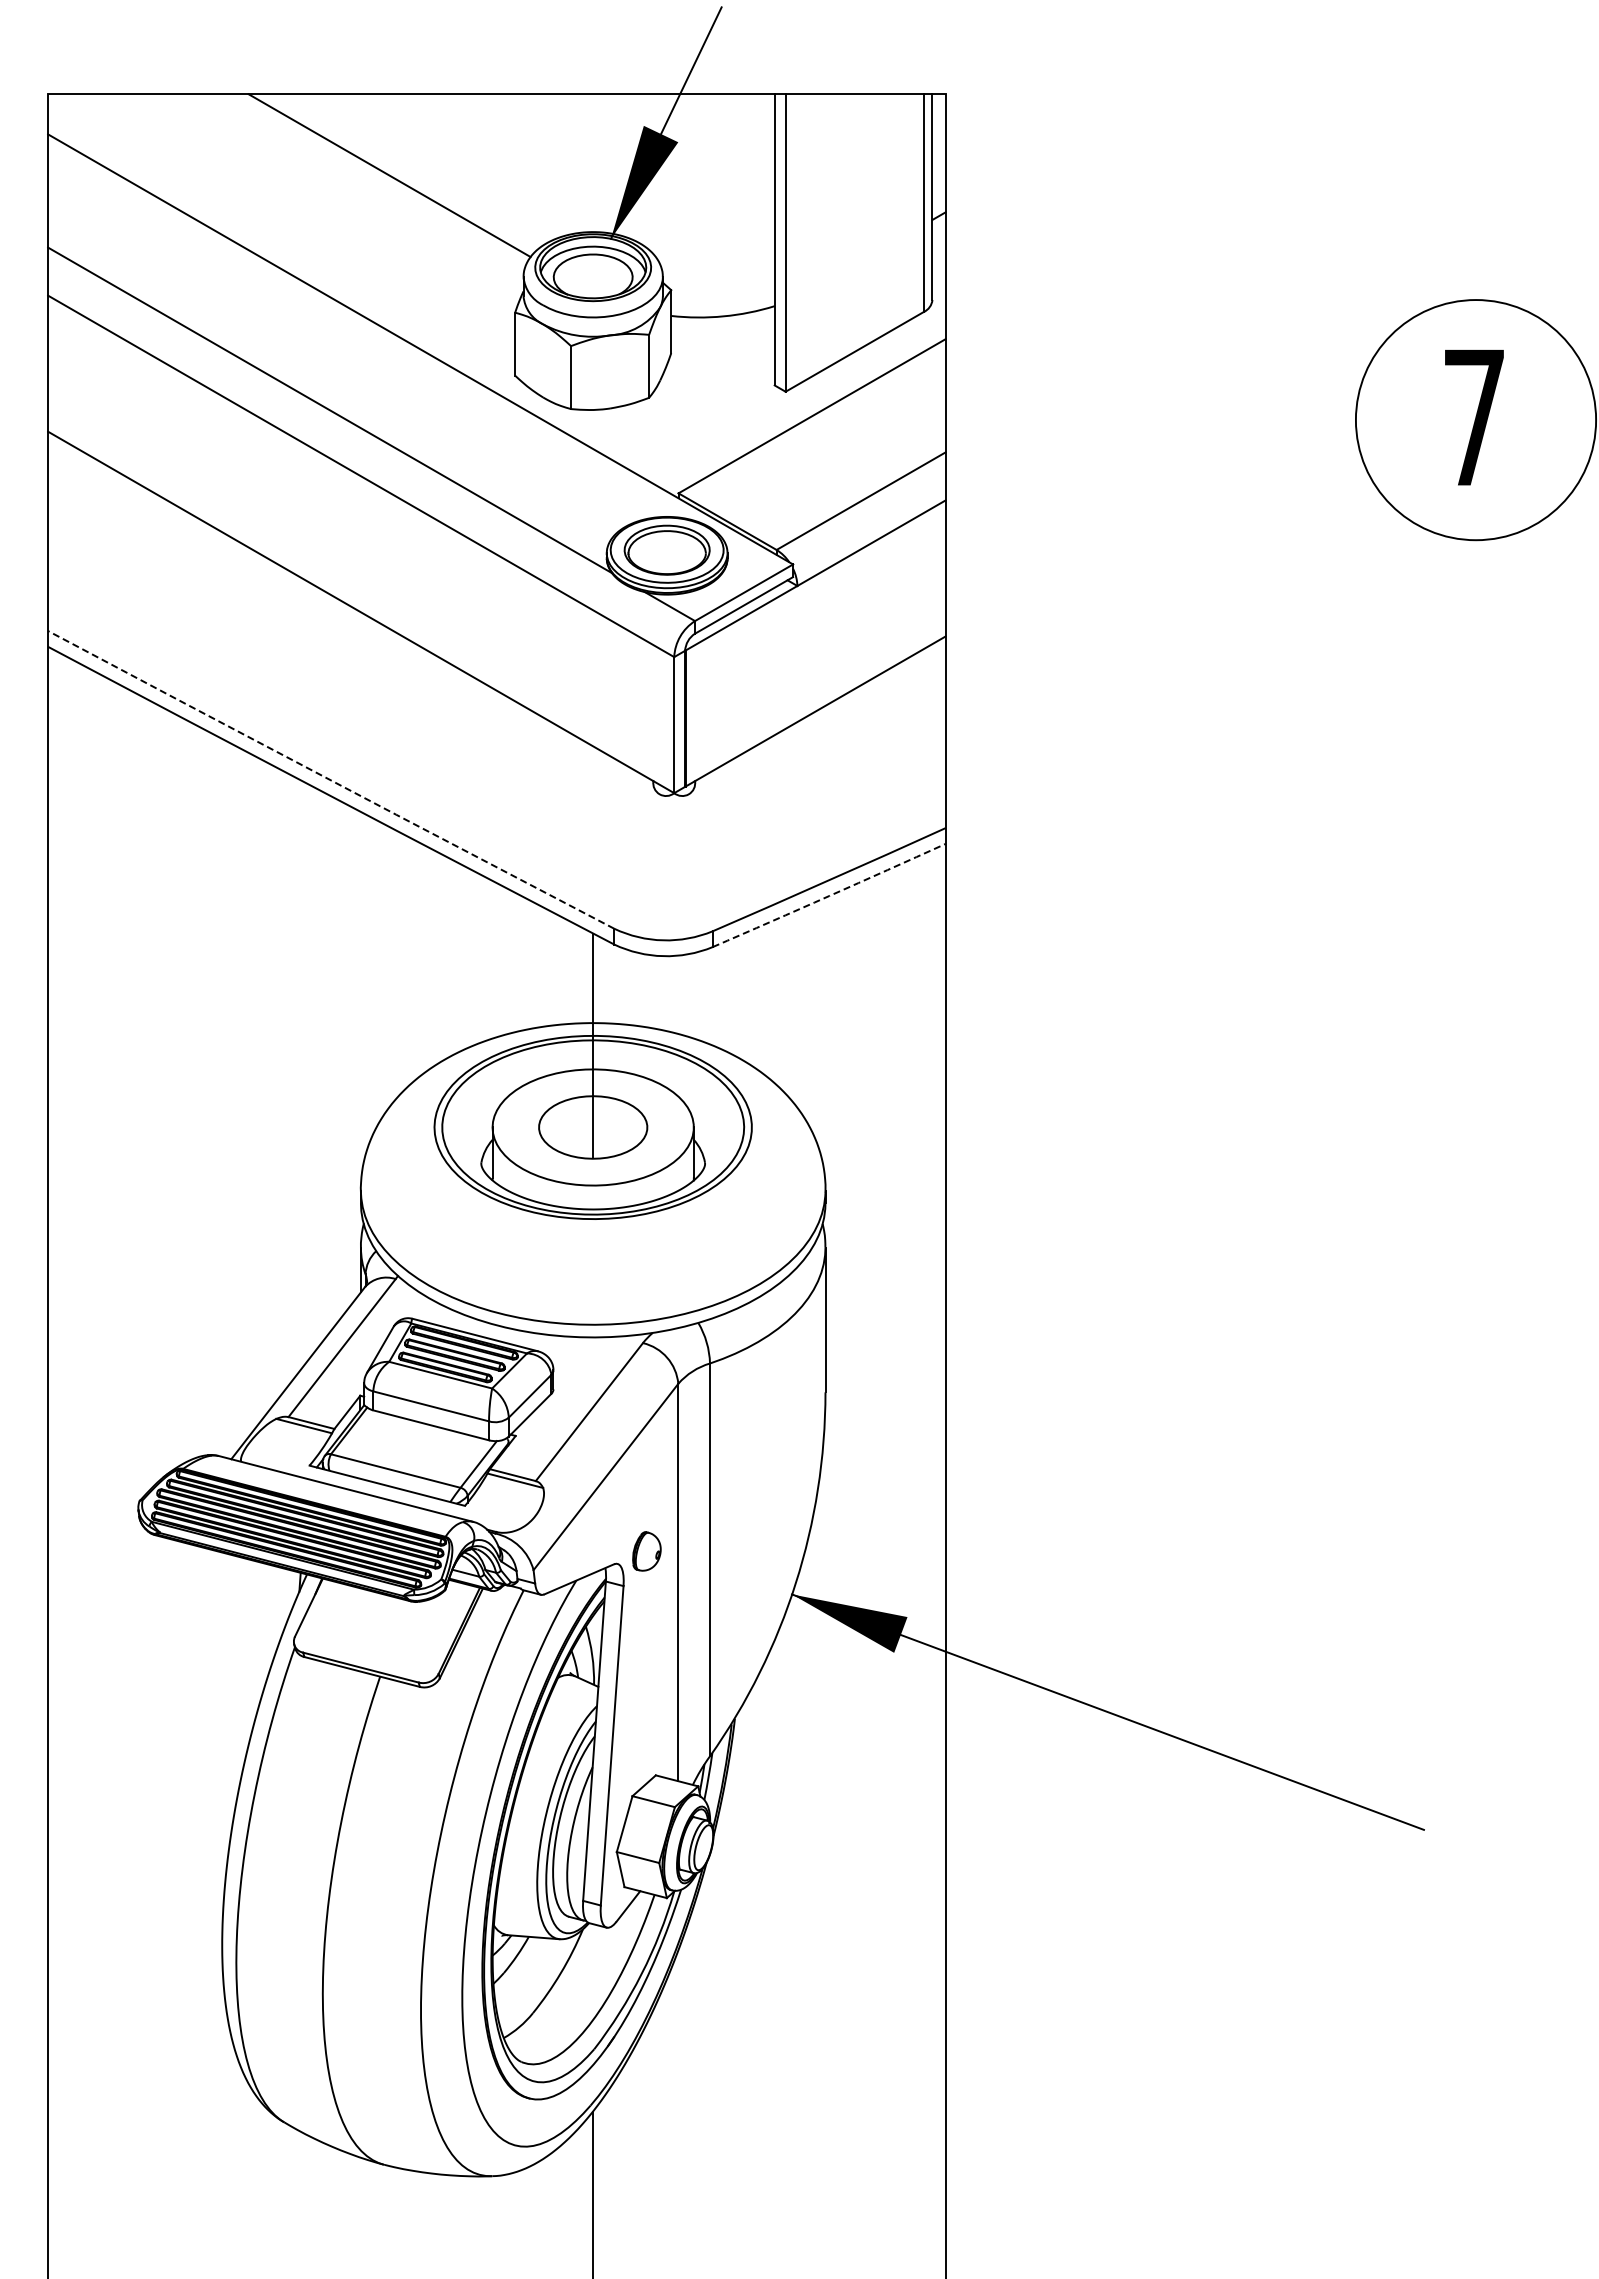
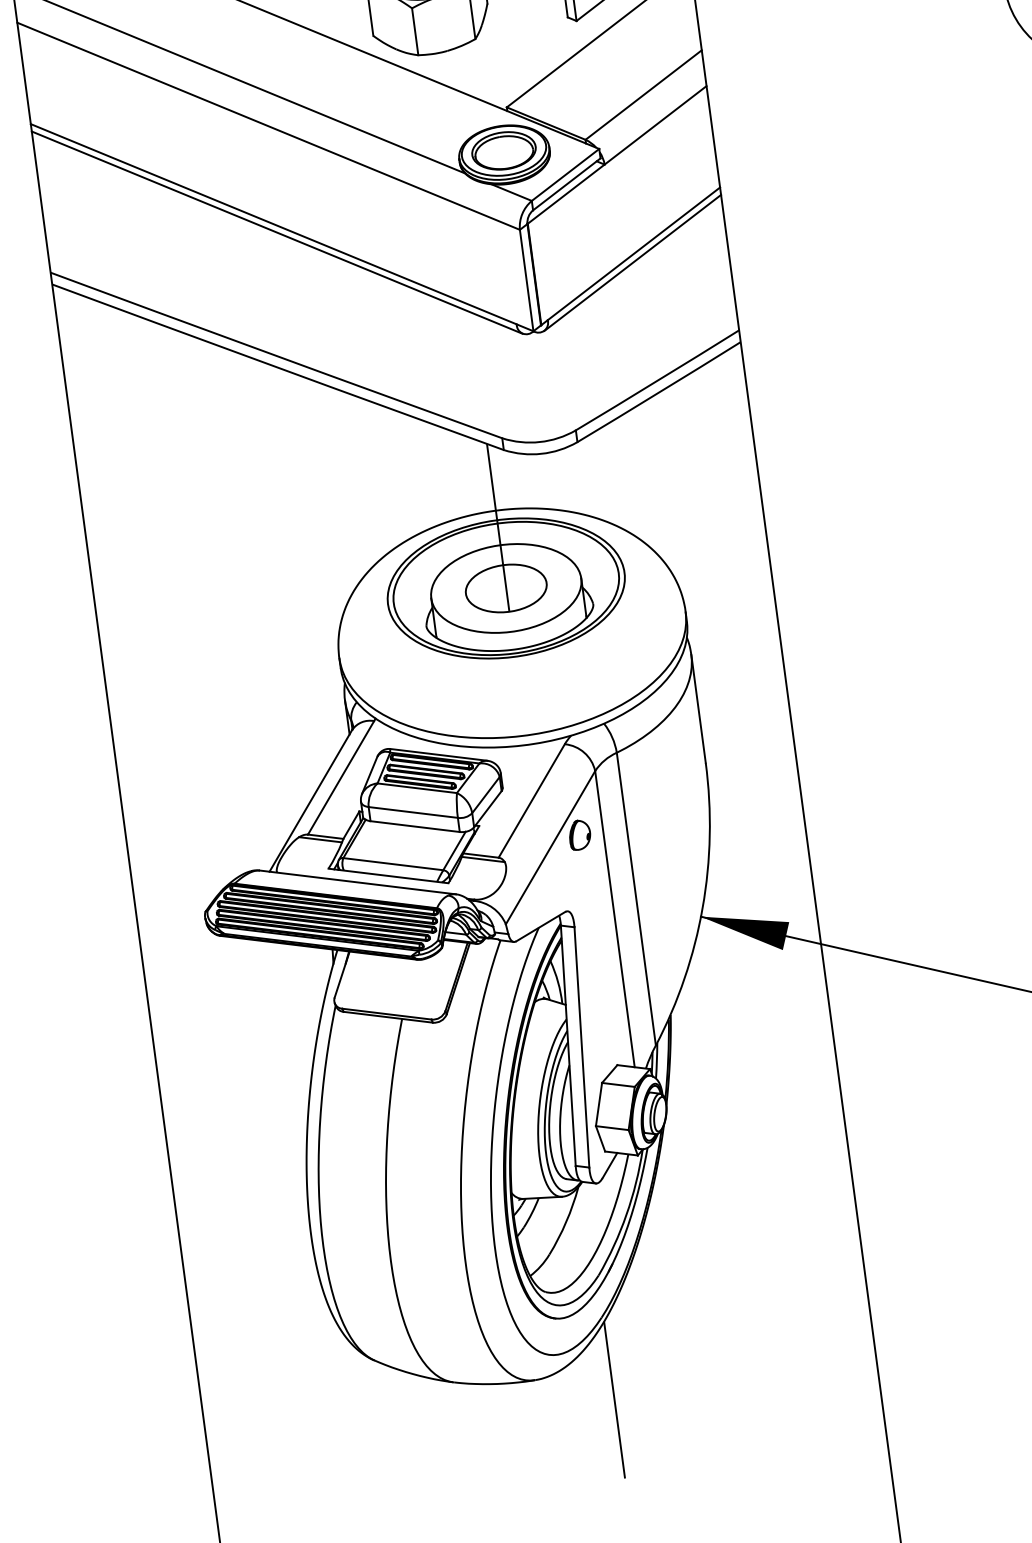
line: (353, 617) -> (276, 232), added
line: (816, 720) -> (632, 262), added
line: (330, 780) -> (275, 356), dashed -> solid
arc: (829, 895) -> (659, 392), dashed -> solid
part: (646, 1551) -> (579, 835), moved

